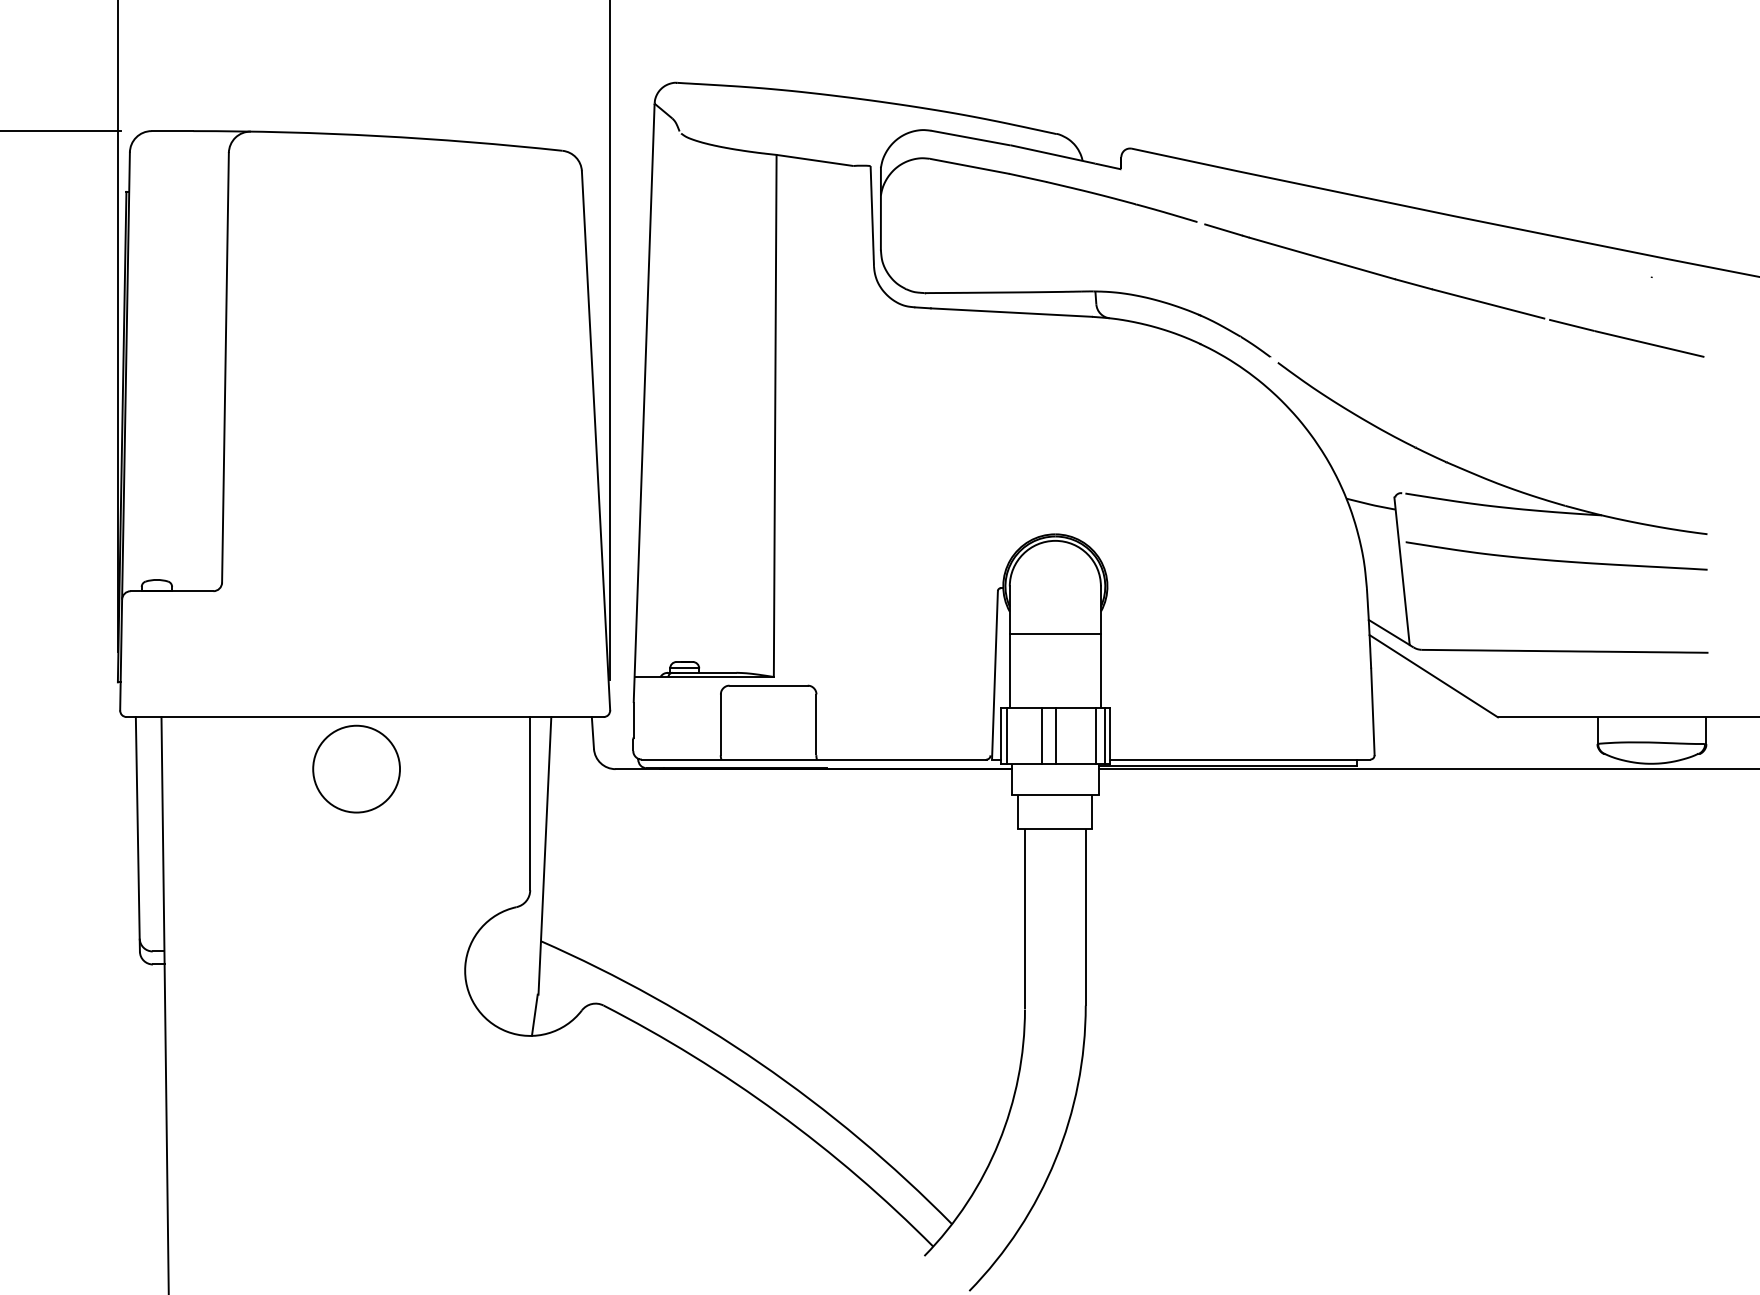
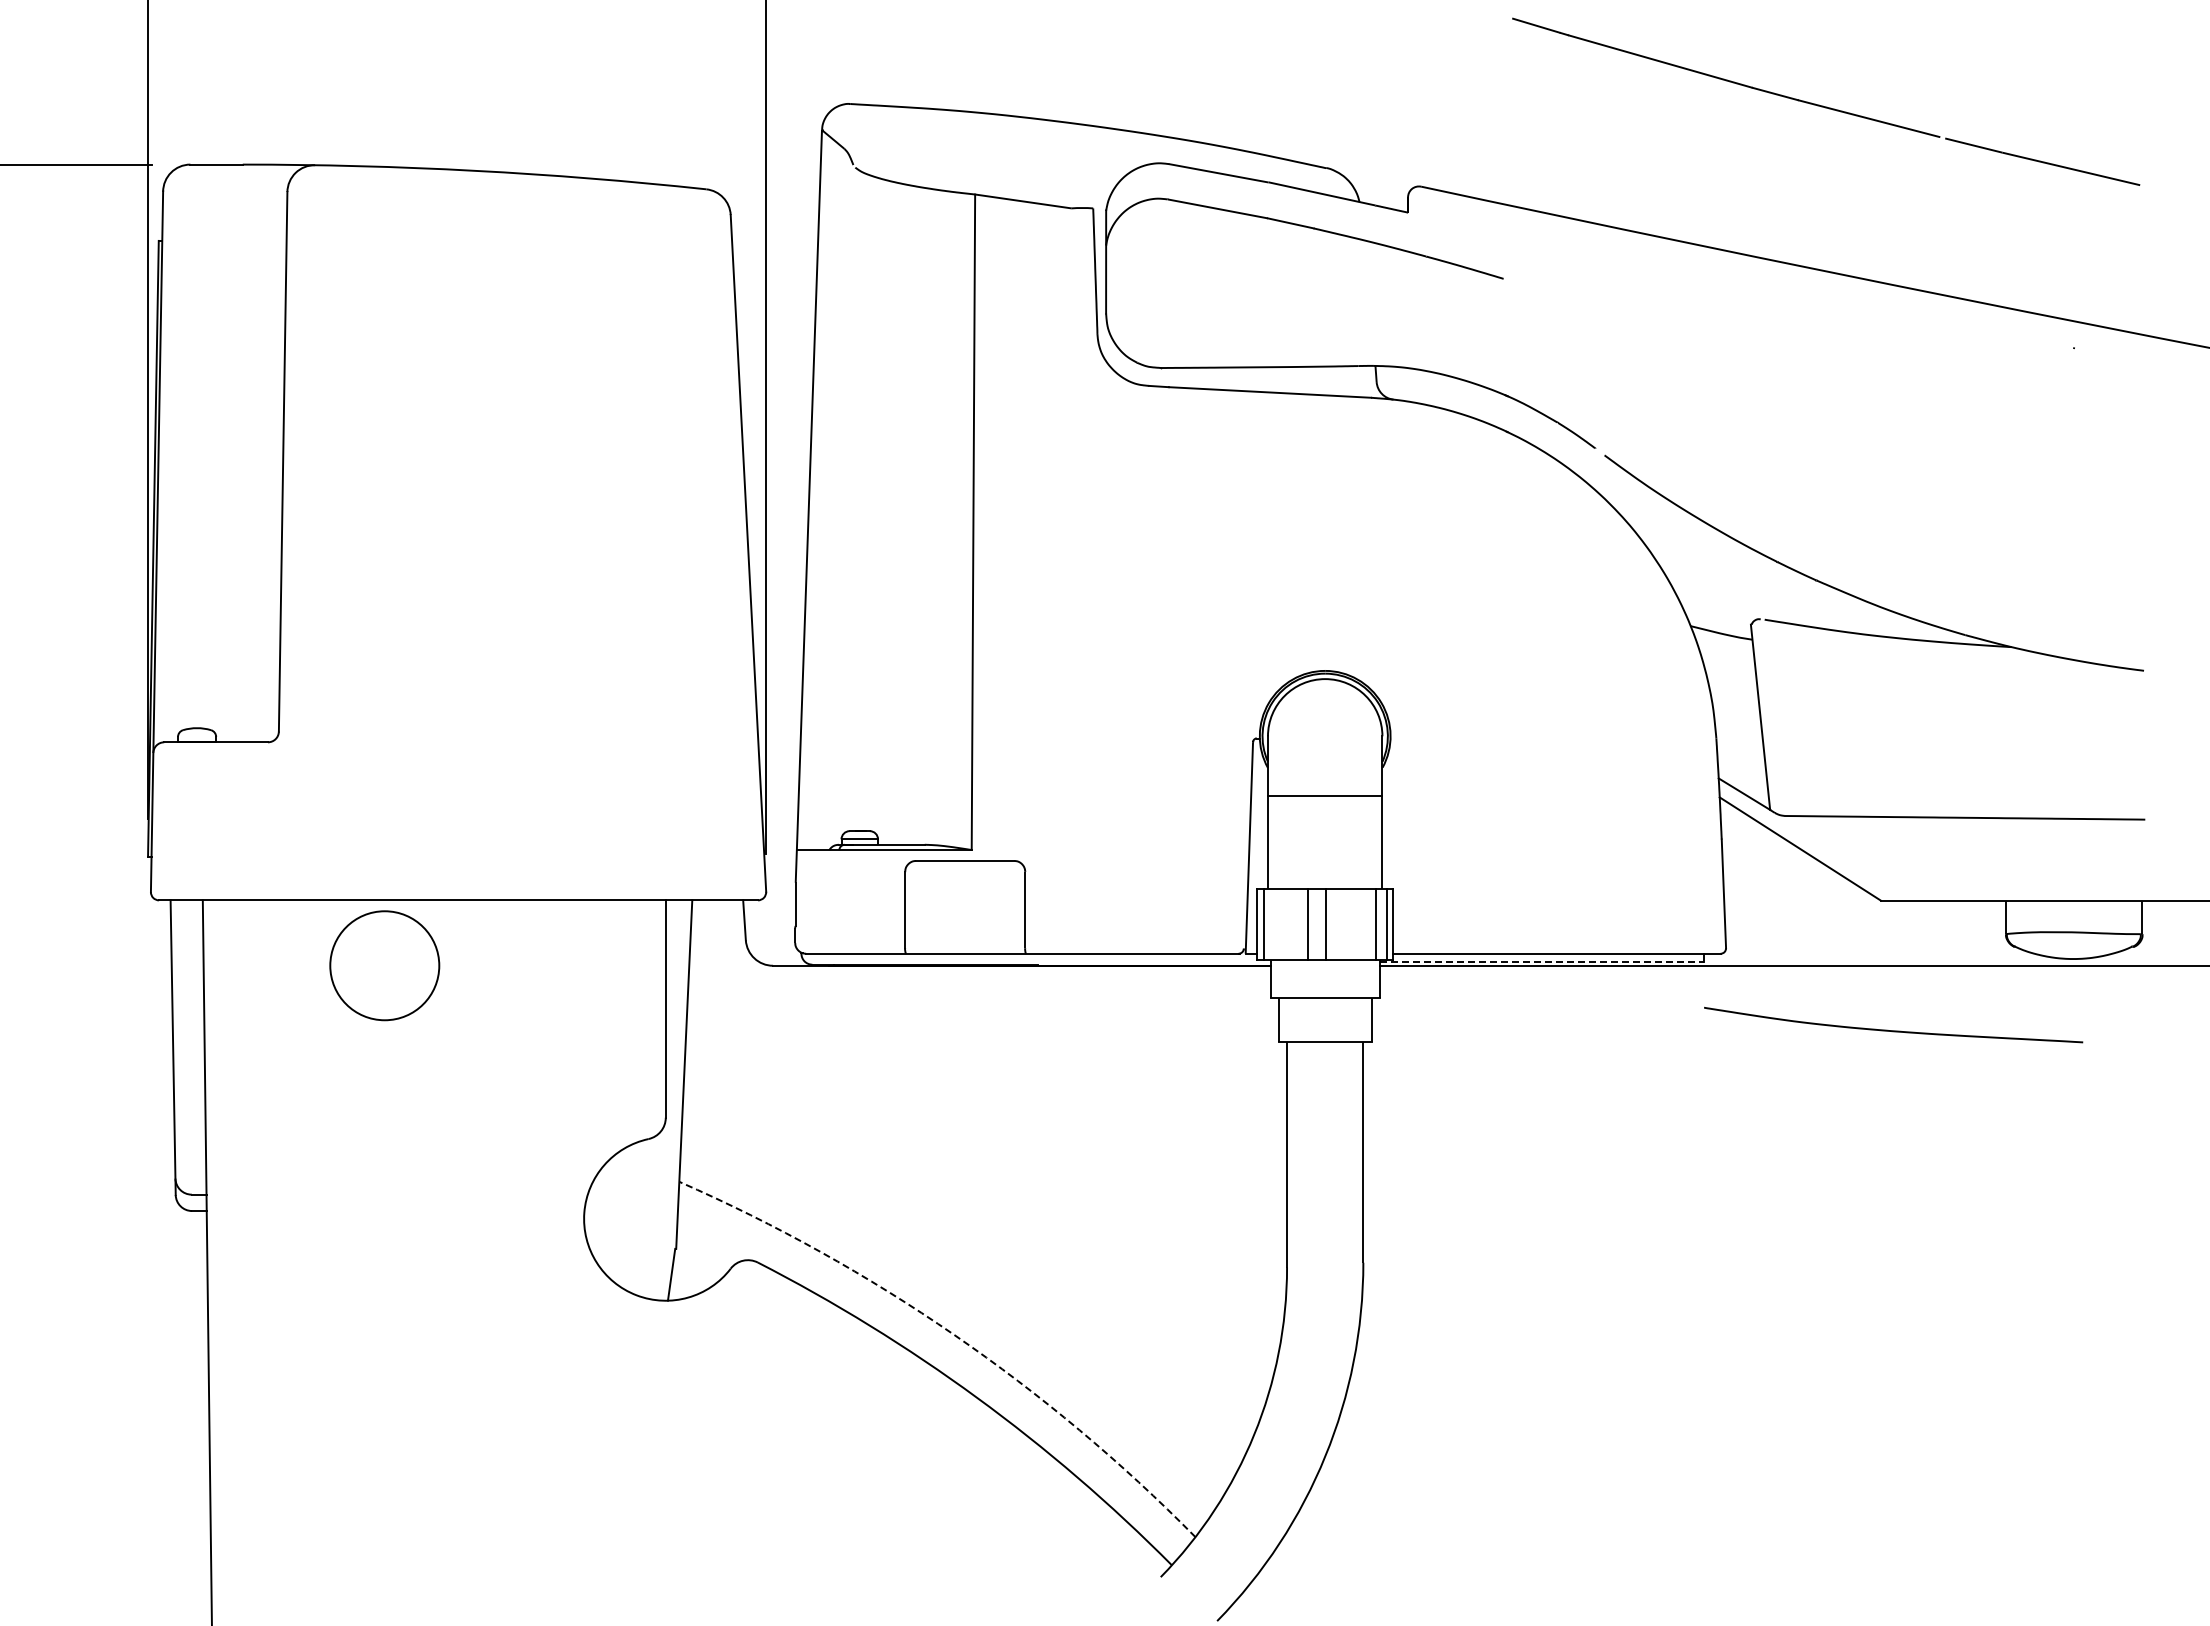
part: (1454, 290) -> (1826, 101), moved
curve: (1556, 560) -> (1893, 1030), moved
line: (1228, 765) -> (1542, 961), solid -> dashed
circle: (356, 768) -> (384, 965), moved
arc: (760, 1062) -> (954, 1334), solid -> dashed

